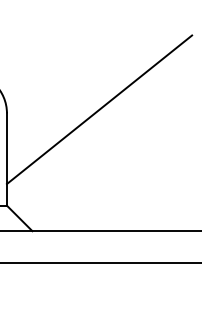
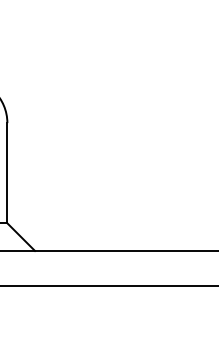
line: (99, 109) -> (107, 118), removed

